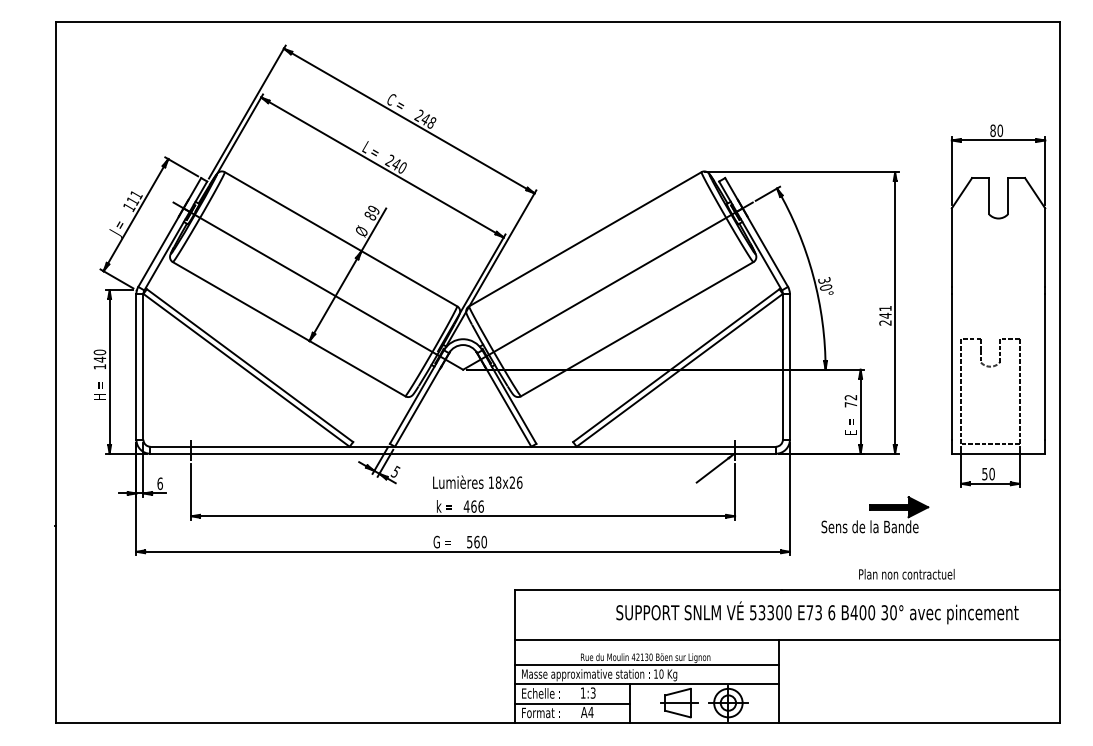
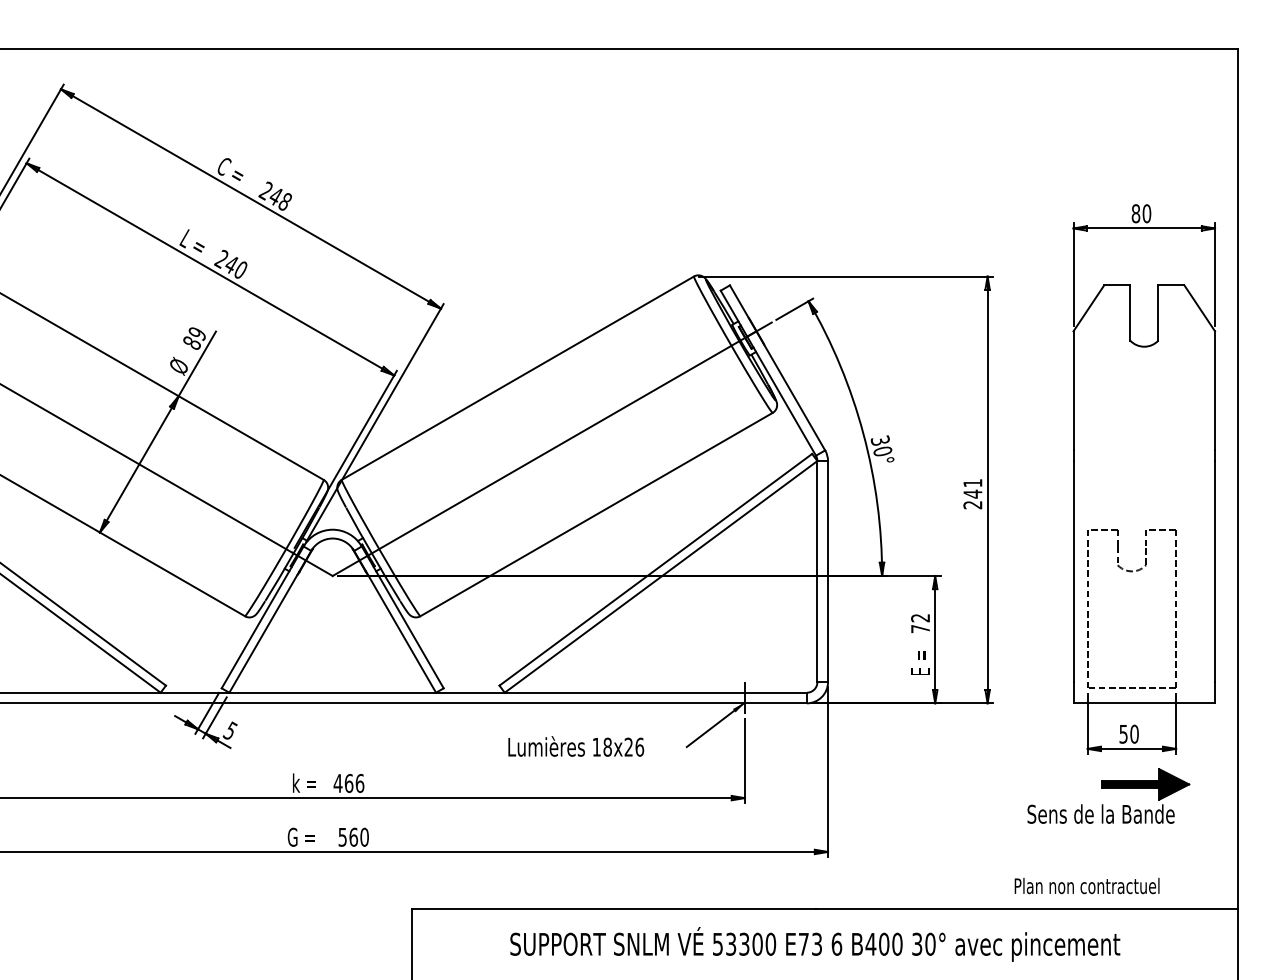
text: (477, 481) -> (575, 745), moved
part: (875, 514) -> (1109, 795), moved
text: (906, 574) -> (1086, 886), moved
text: (817, 612) -> (815, 943), moved

